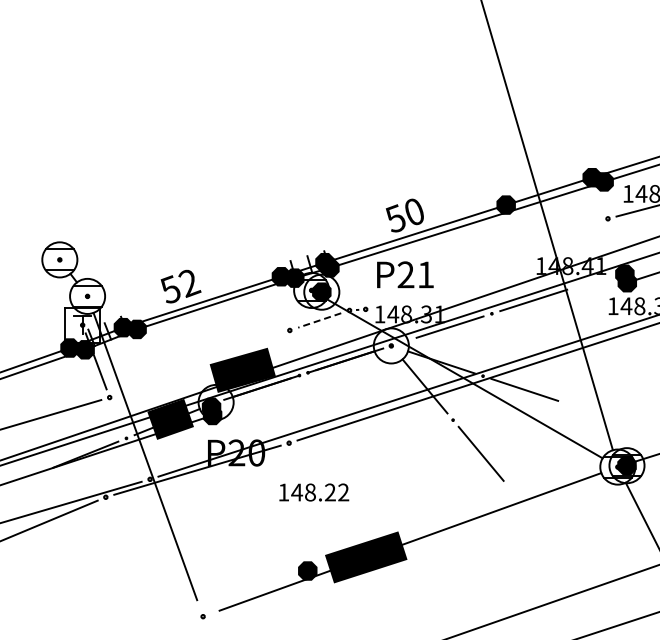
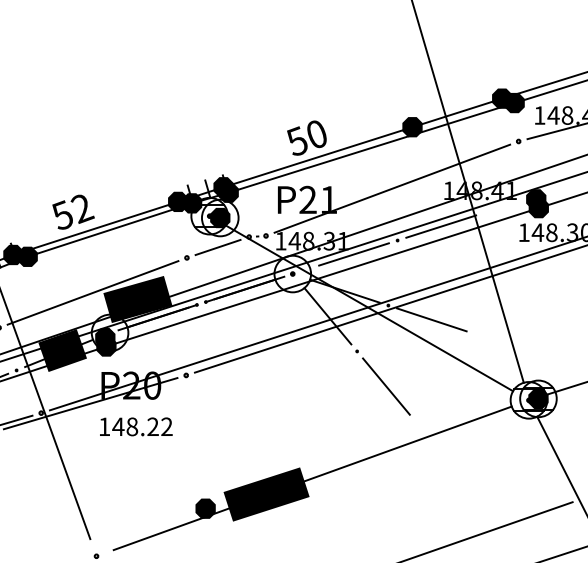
line: (486, 263) -> (391, 188), added
line: (319, 320) -> (217, 247), dashed -> solid
line: (419, 348) -> (322, 276), added
line: (199, 363) -> (92, 292), added
text: (314, 492) -> (136, 426), moved

